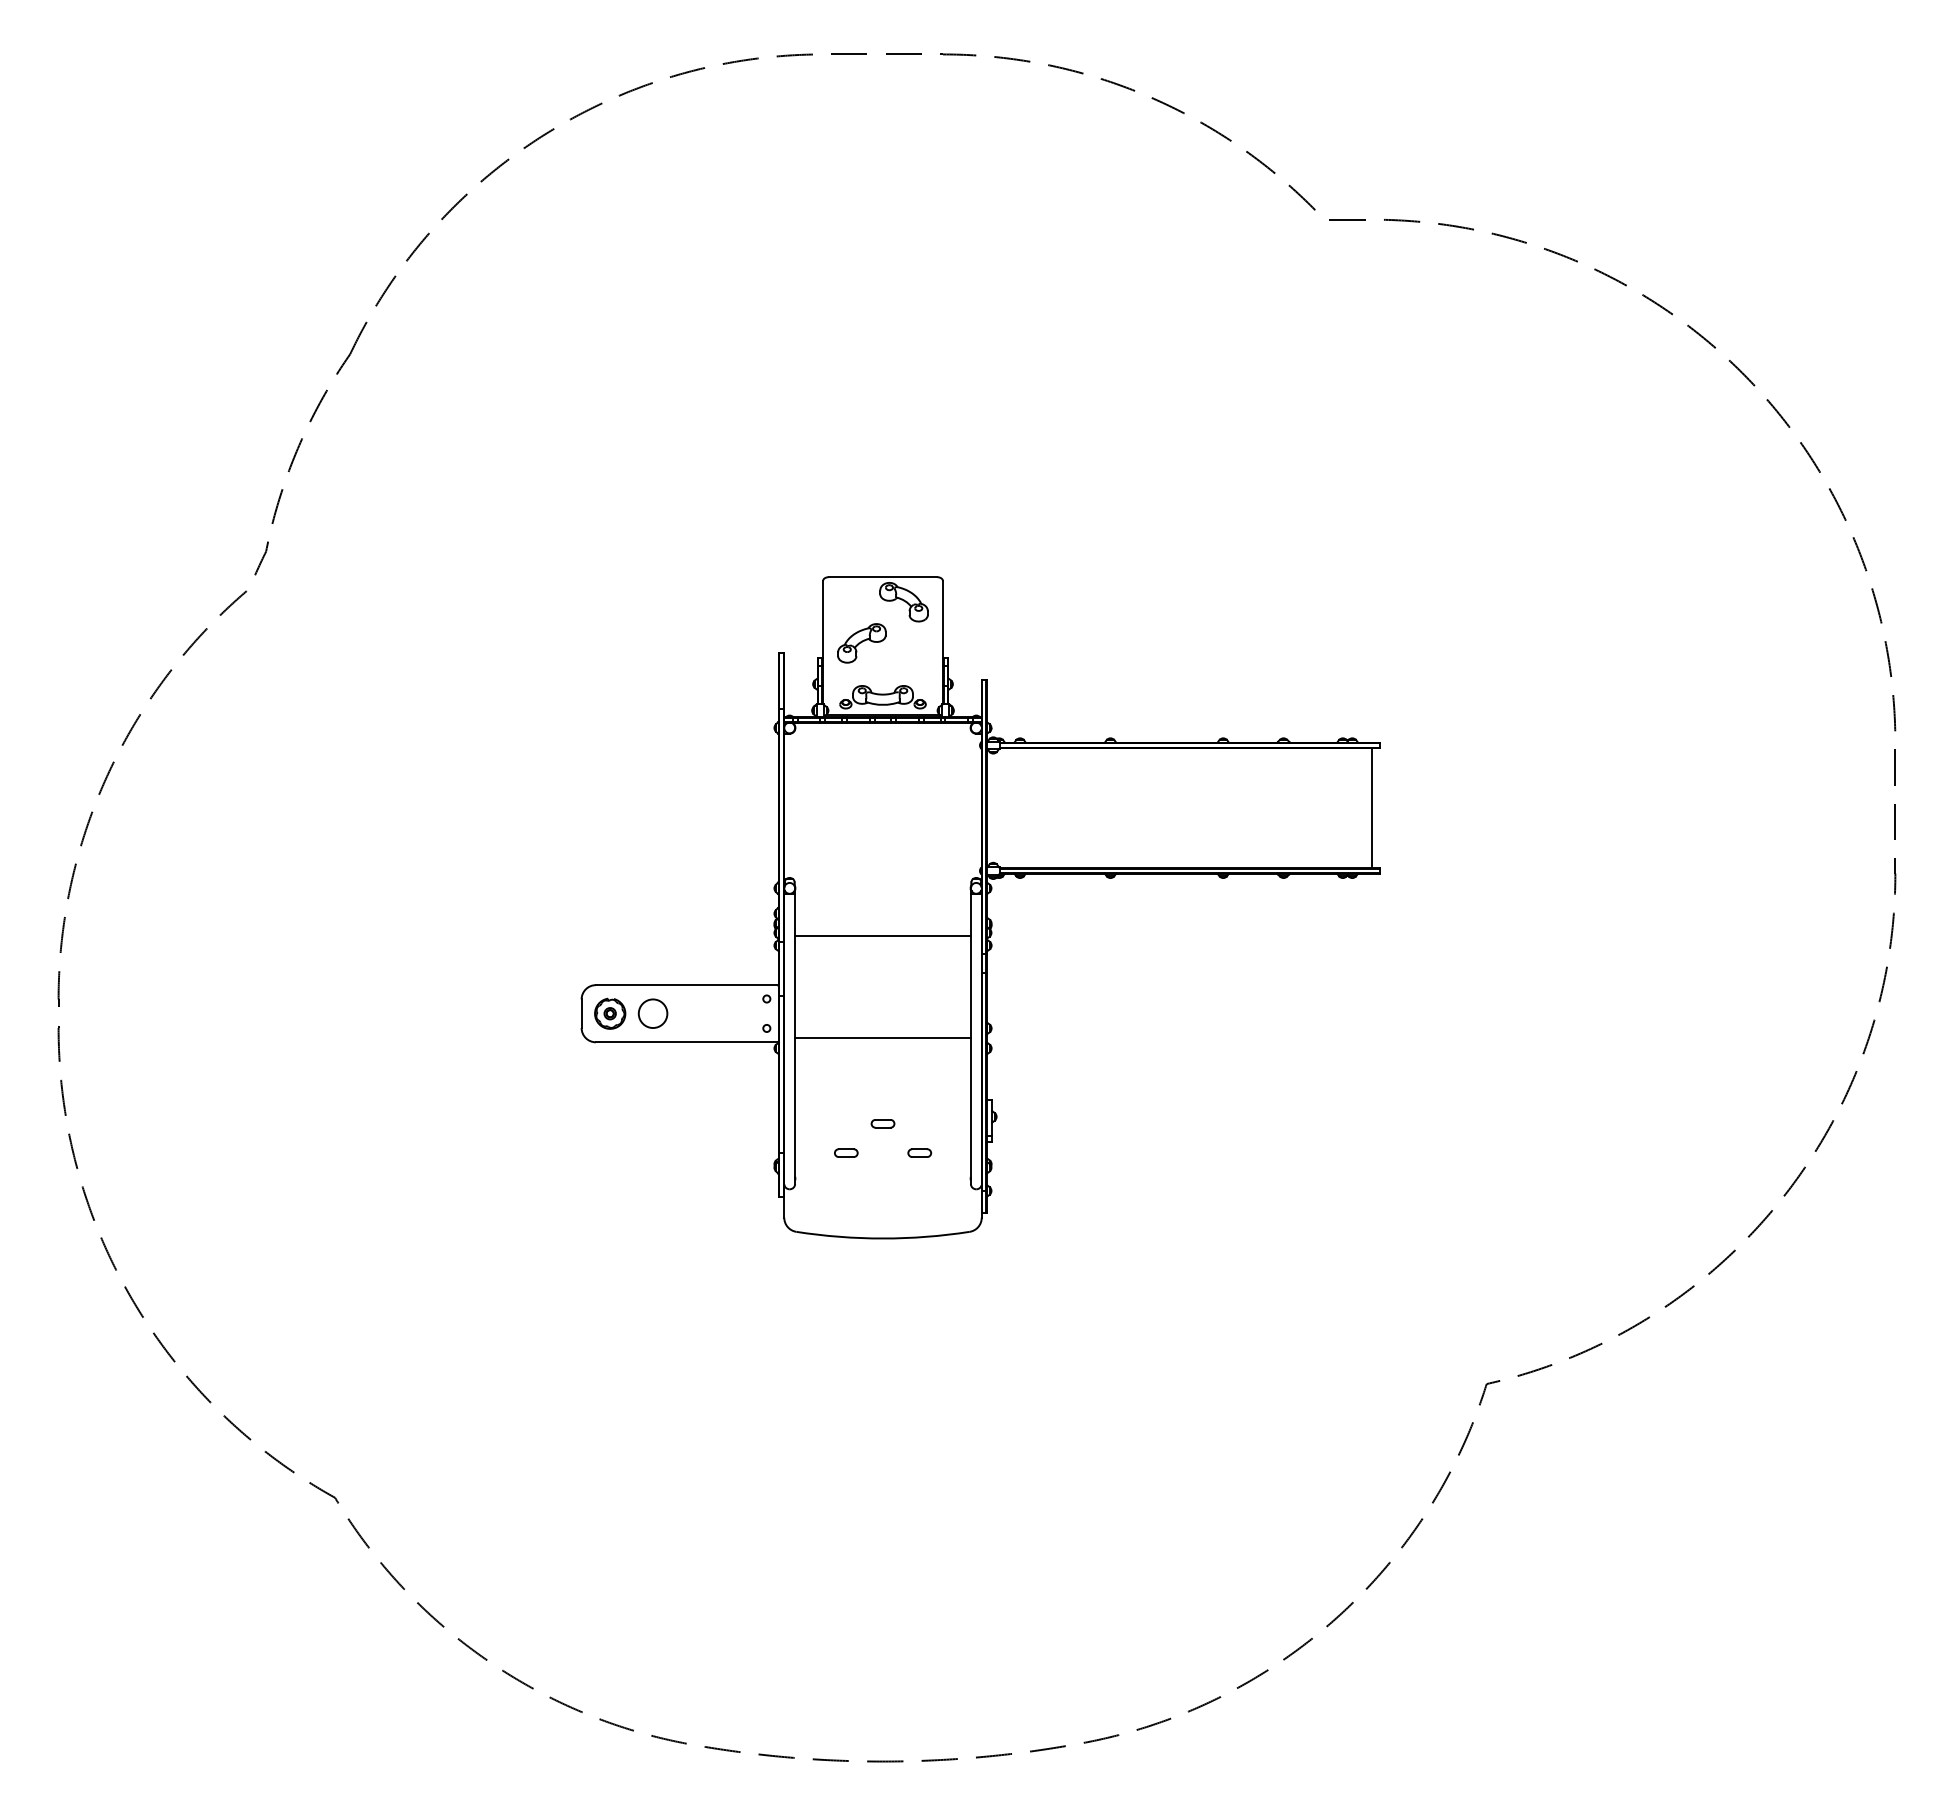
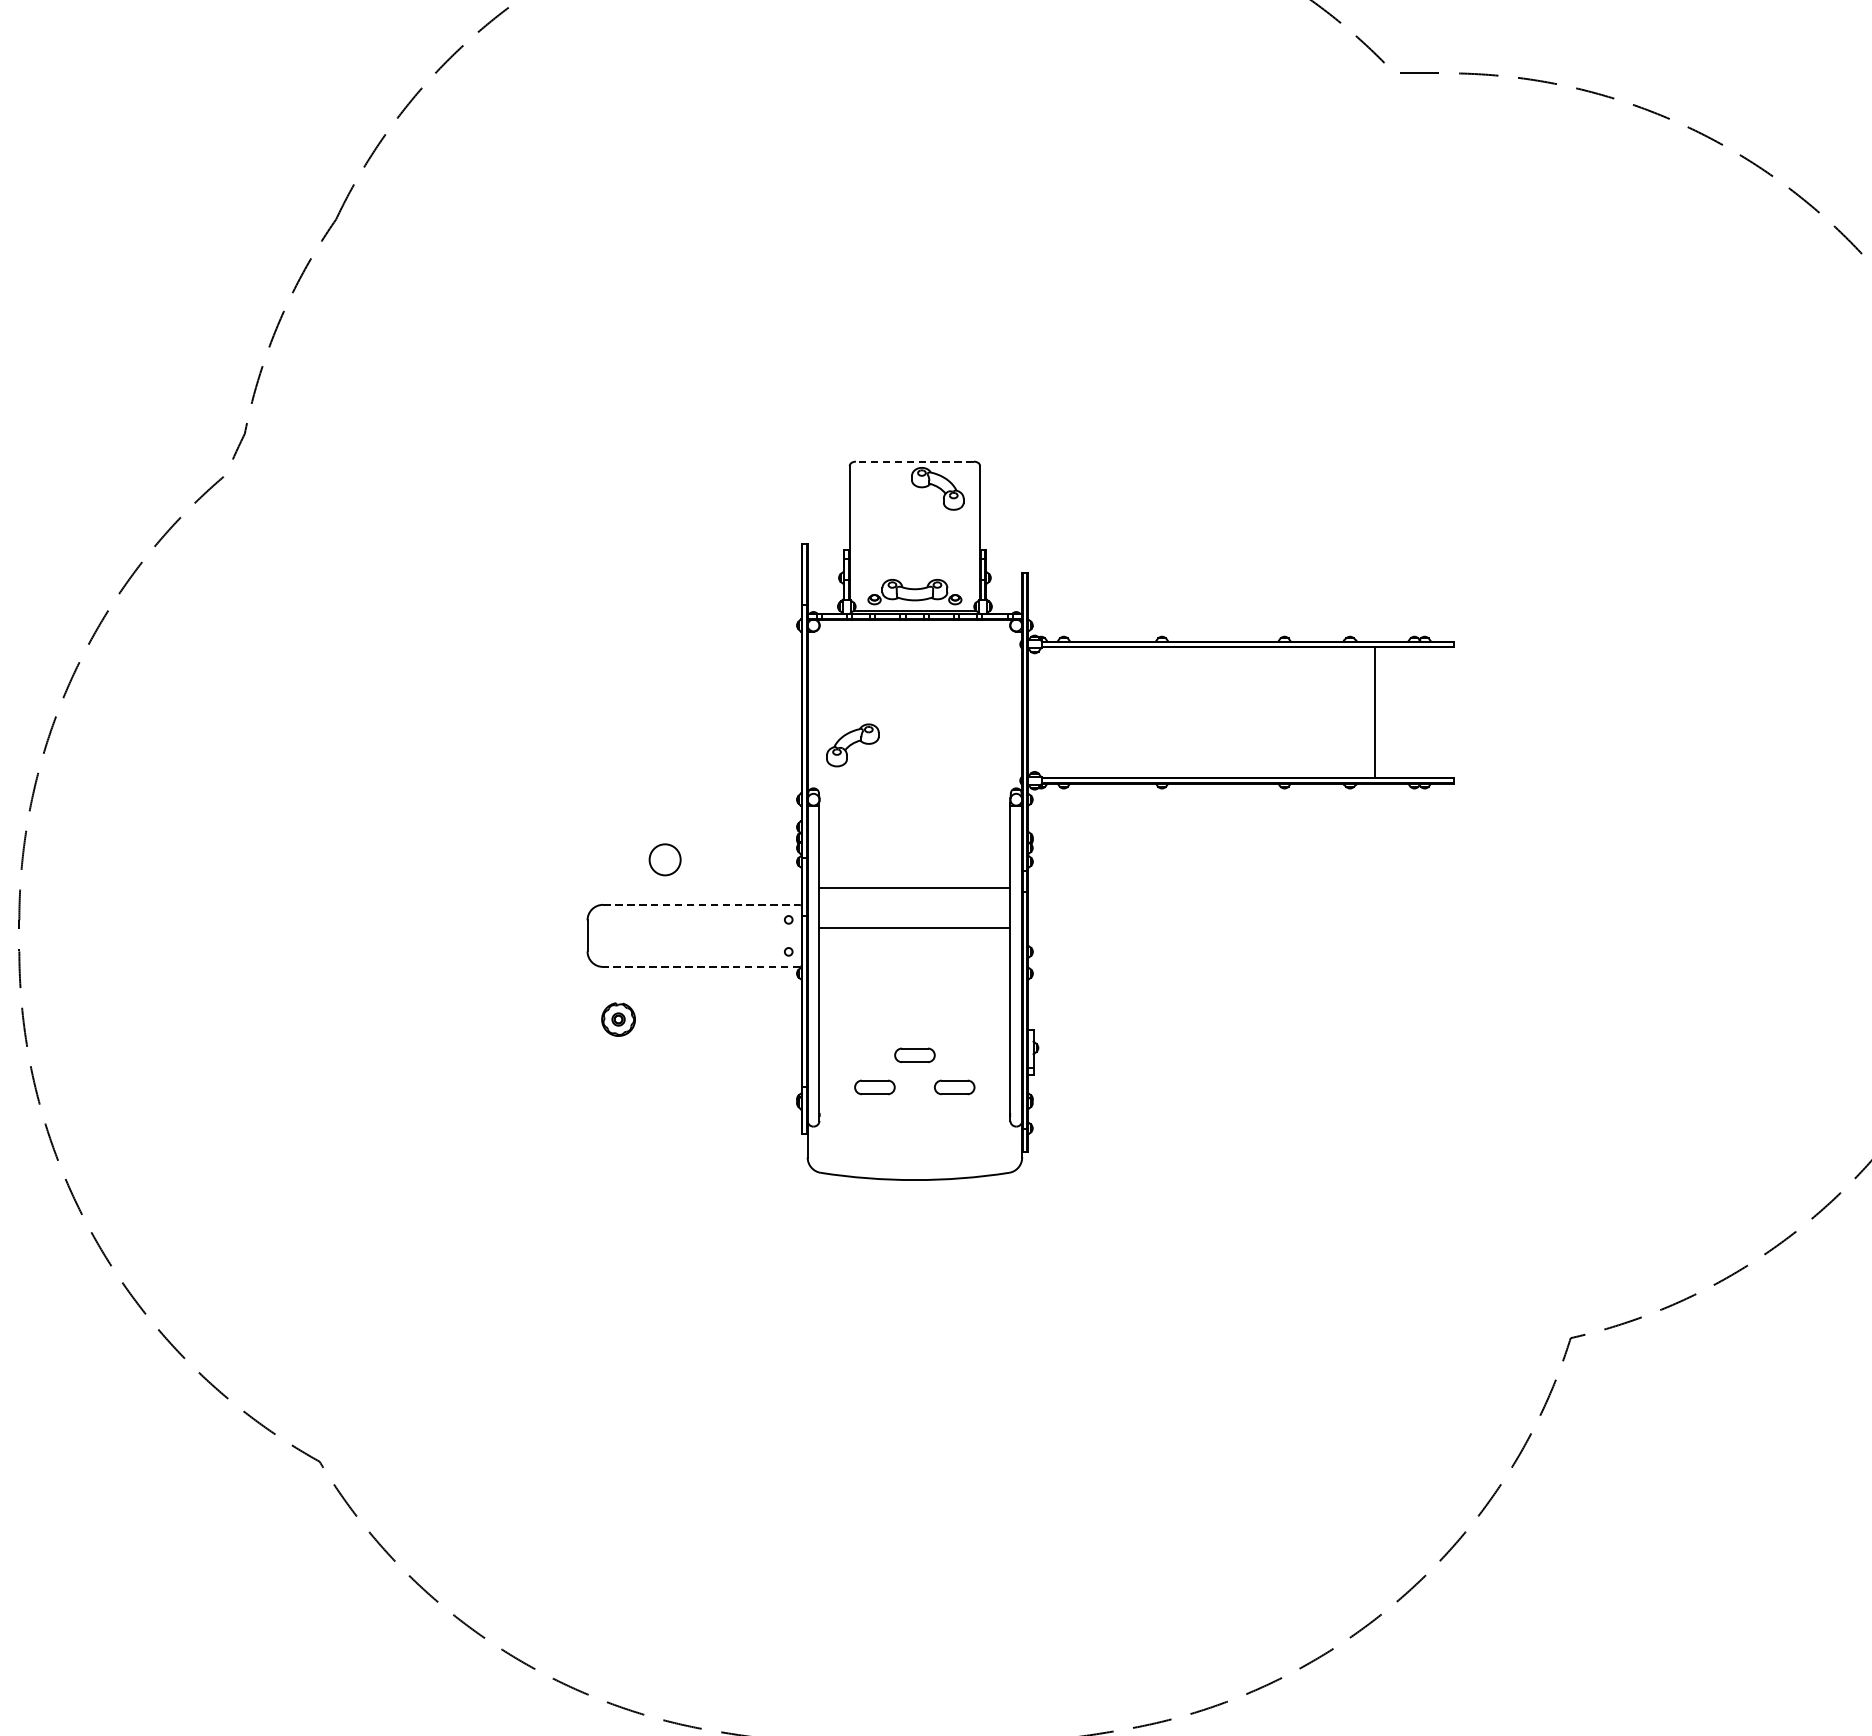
line: (882, 577) -> (914, 462), solid -> dashed
part: (861, 643) -> (852, 745), moved
line: (1372, 808) -> (1374, 712), moved
line: (882, 935) -> (914, 928), moved
line: (686, 985) -> (701, 905), solid -> dashed
part: (610, 1013) -> (618, 1019), moved
circle: (652, 1013) -> (664, 859), moved
line: (882, 1038) -> (914, 887), moved
line: (686, 1042) -> (701, 967), solid -> dashed
part: (882, 1123) -> (914, 1055), size x1.6
part: (846, 1152) -> (875, 1086), size x1.6
part: (919, 1152) -> (954, 1086), size x1.6

